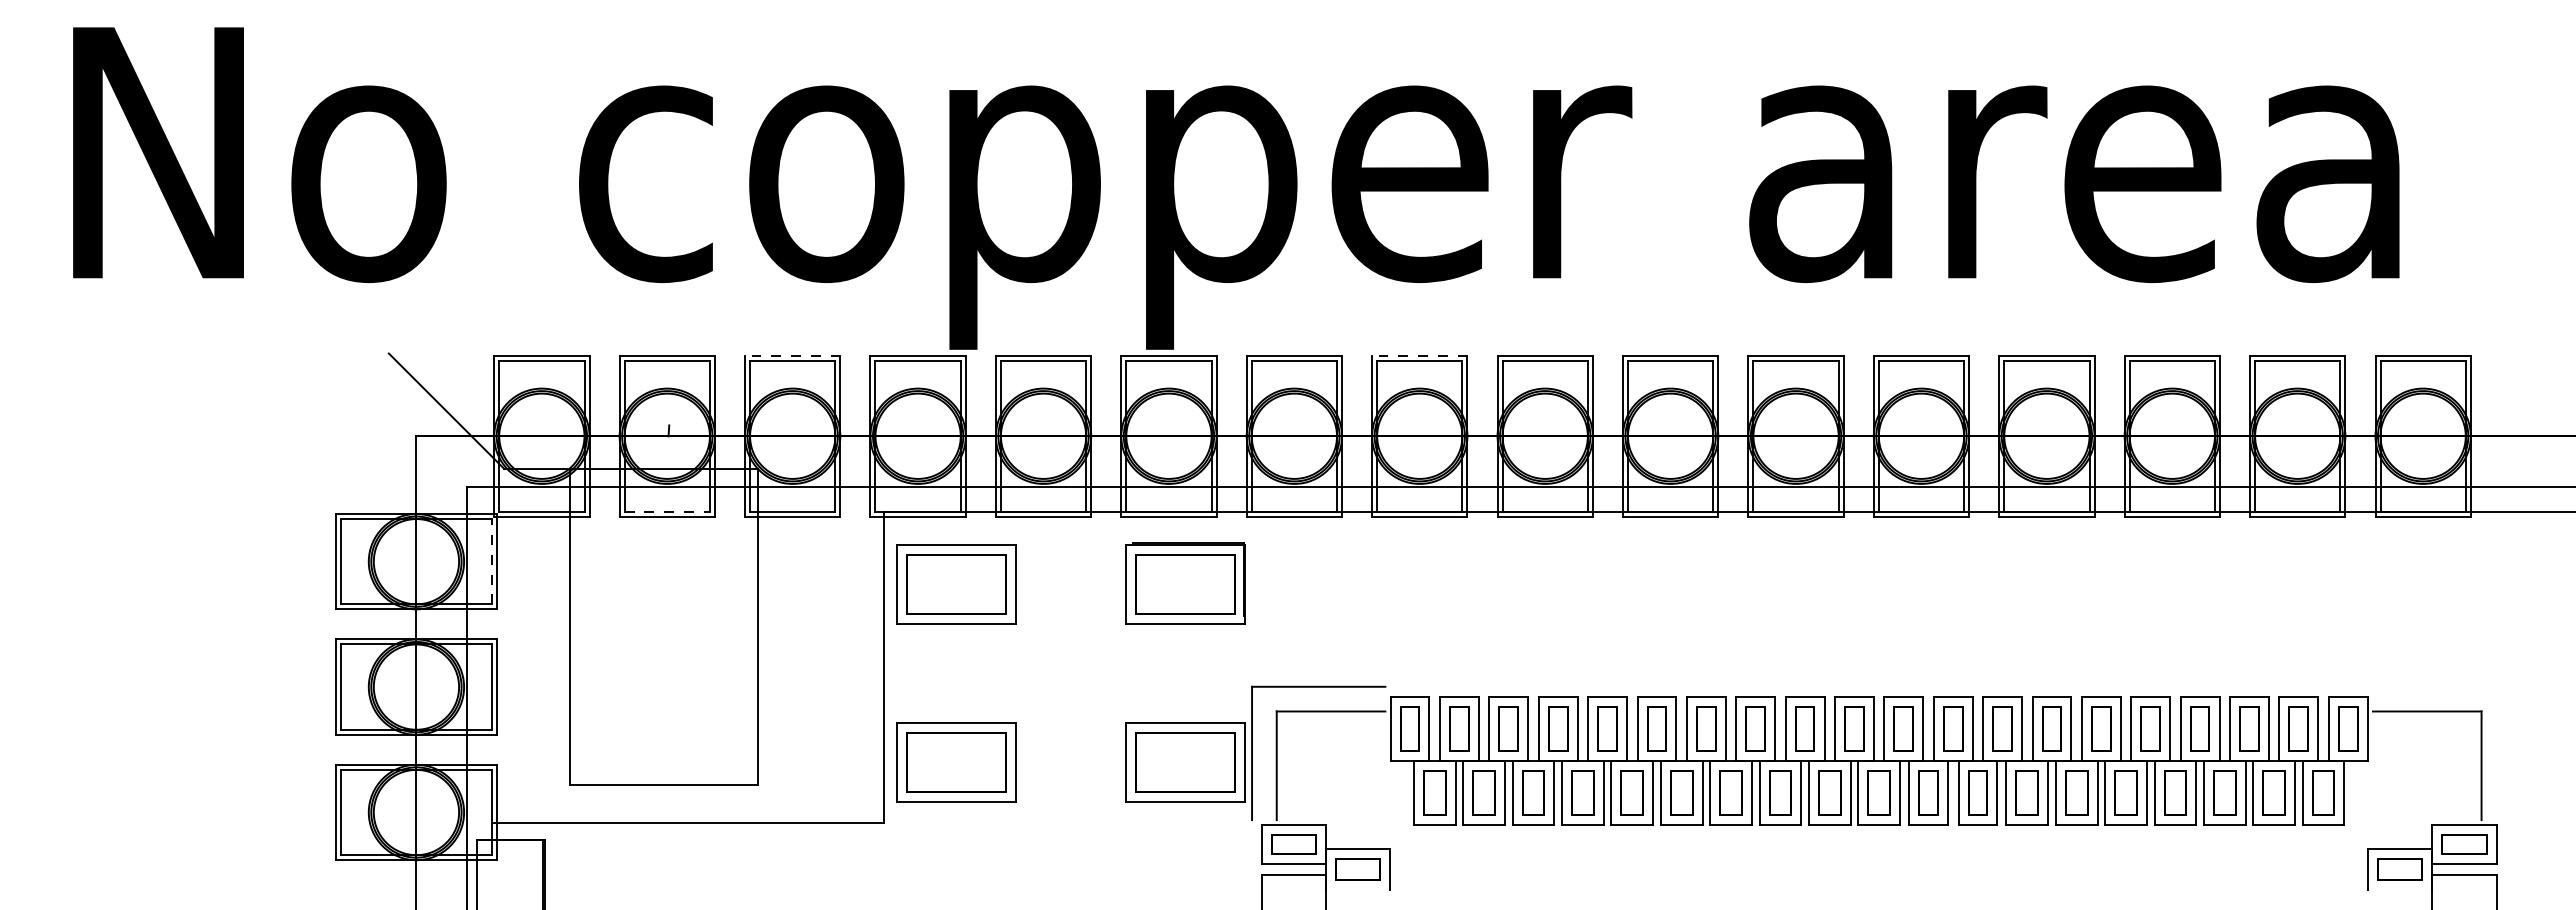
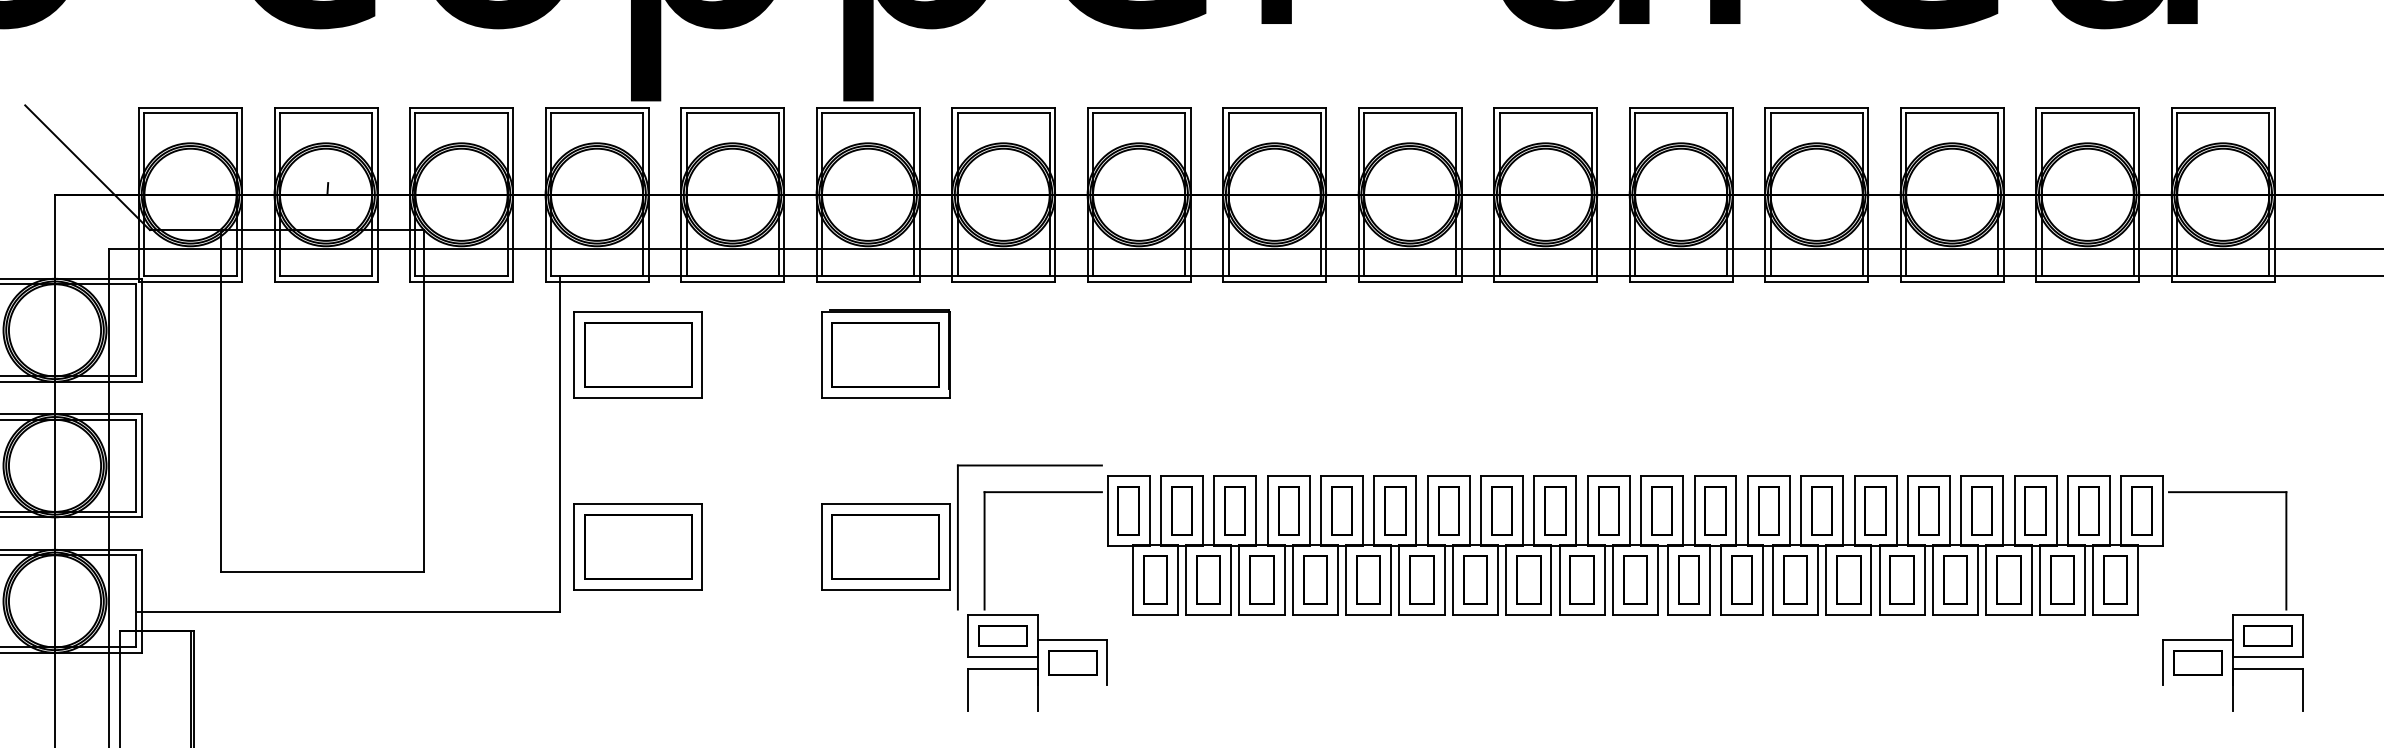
line: (792, 356) -> (461, 108), dashed -> solid
line: (1419, 356) -> (1138, 108), dashed -> solid
line: (667, 511) -> (326, 276), dashed -> solid
line: (491, 561) -> (136, 330), dashed -> solid

